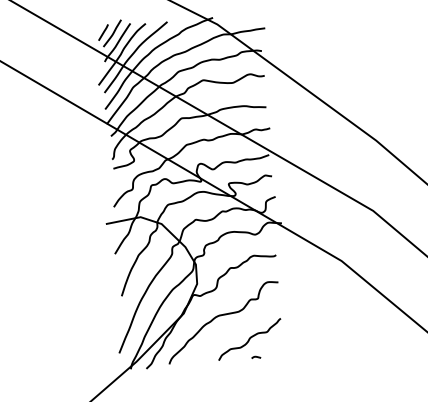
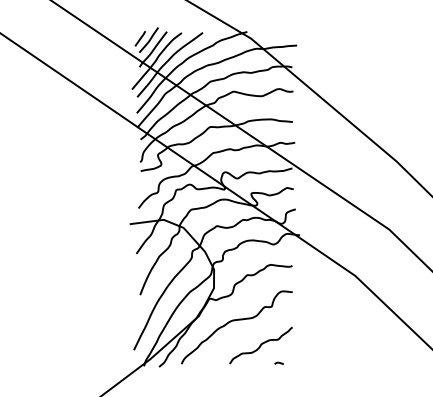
curve: (255, 356) -> (278, 362), moved

